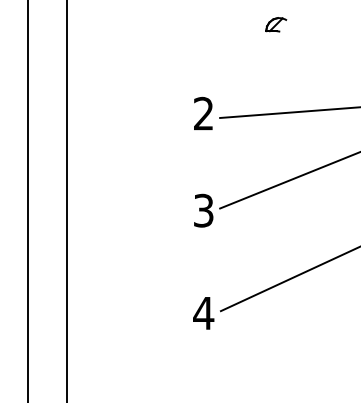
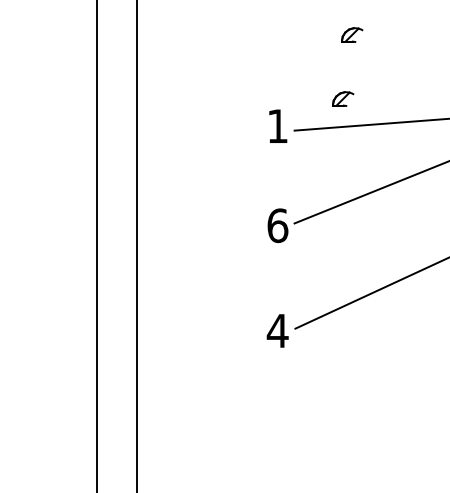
part: (267, 86) -> (343, 98), added
text: (203, 112) -> (277, 125), 2 -> 1
text: (203, 210) -> (277, 225), 3 -> 6

